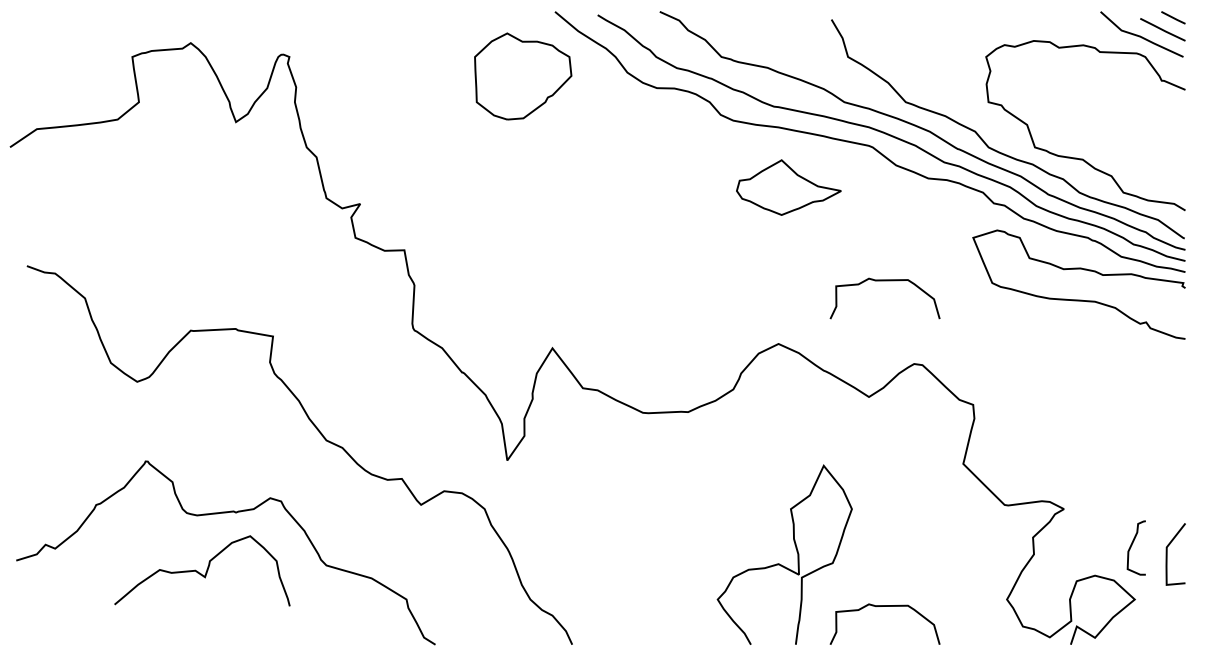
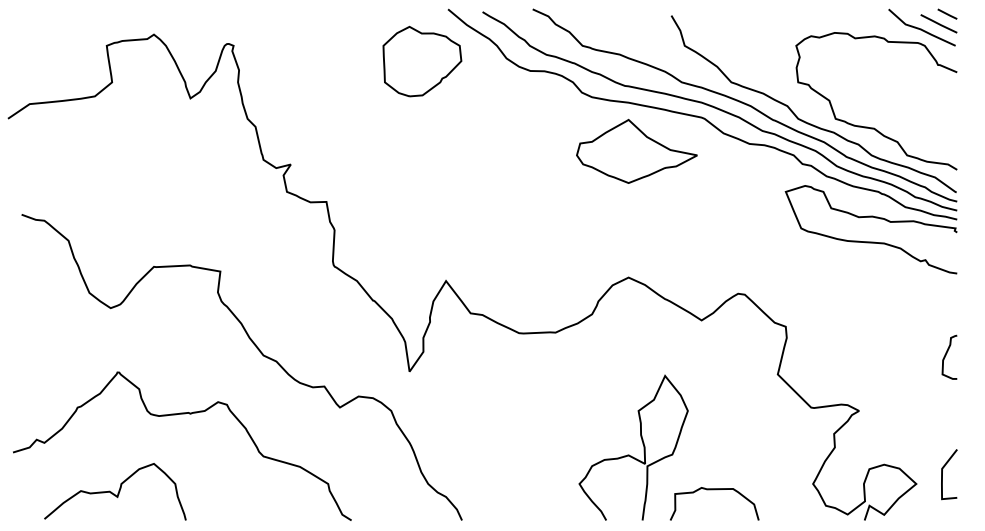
part: (788, 186) -> (636, 150), size x1.43
curve: (884, 281) -> (714, 227), removed
curve: (1132, 545) -> (946, 355), moved
line: (1167, 554) -> (942, 474), moved
curve: (201, 572) -> (114, 493), moved

